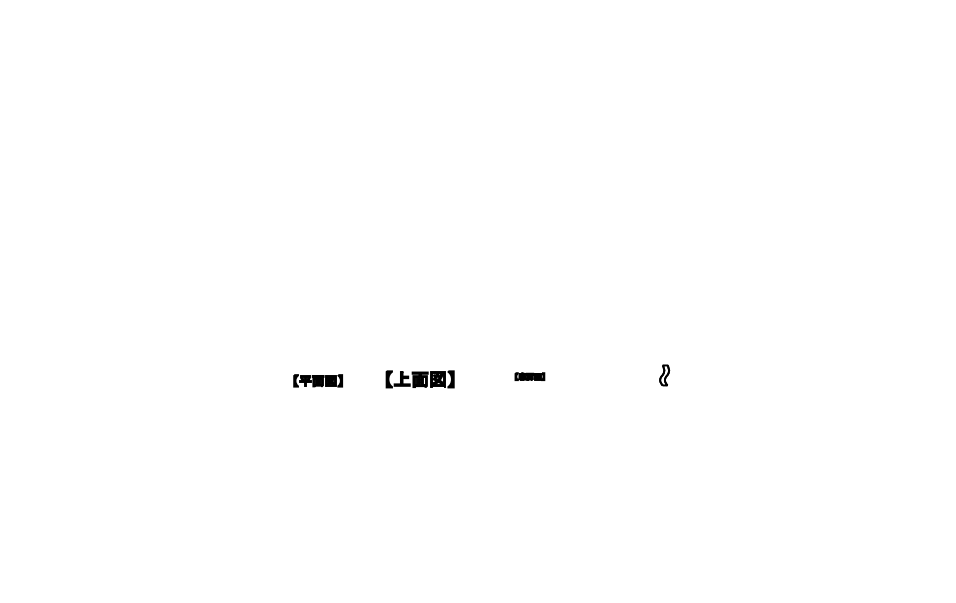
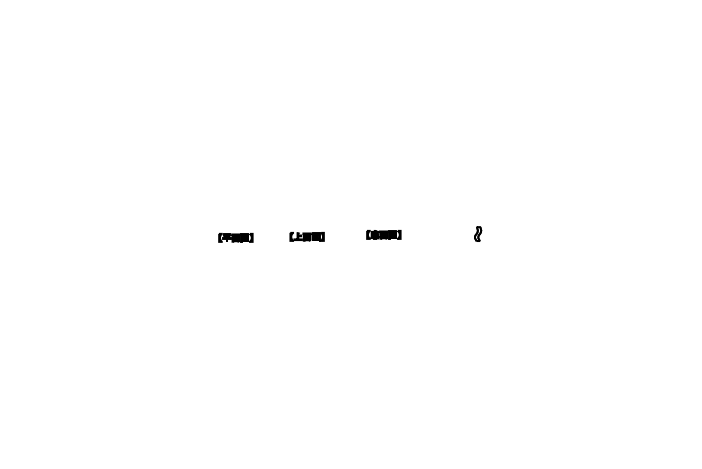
part: (529, 376) -> (383, 234), size x1.67
part: (419, 378) -> (306, 236), size x0.71

